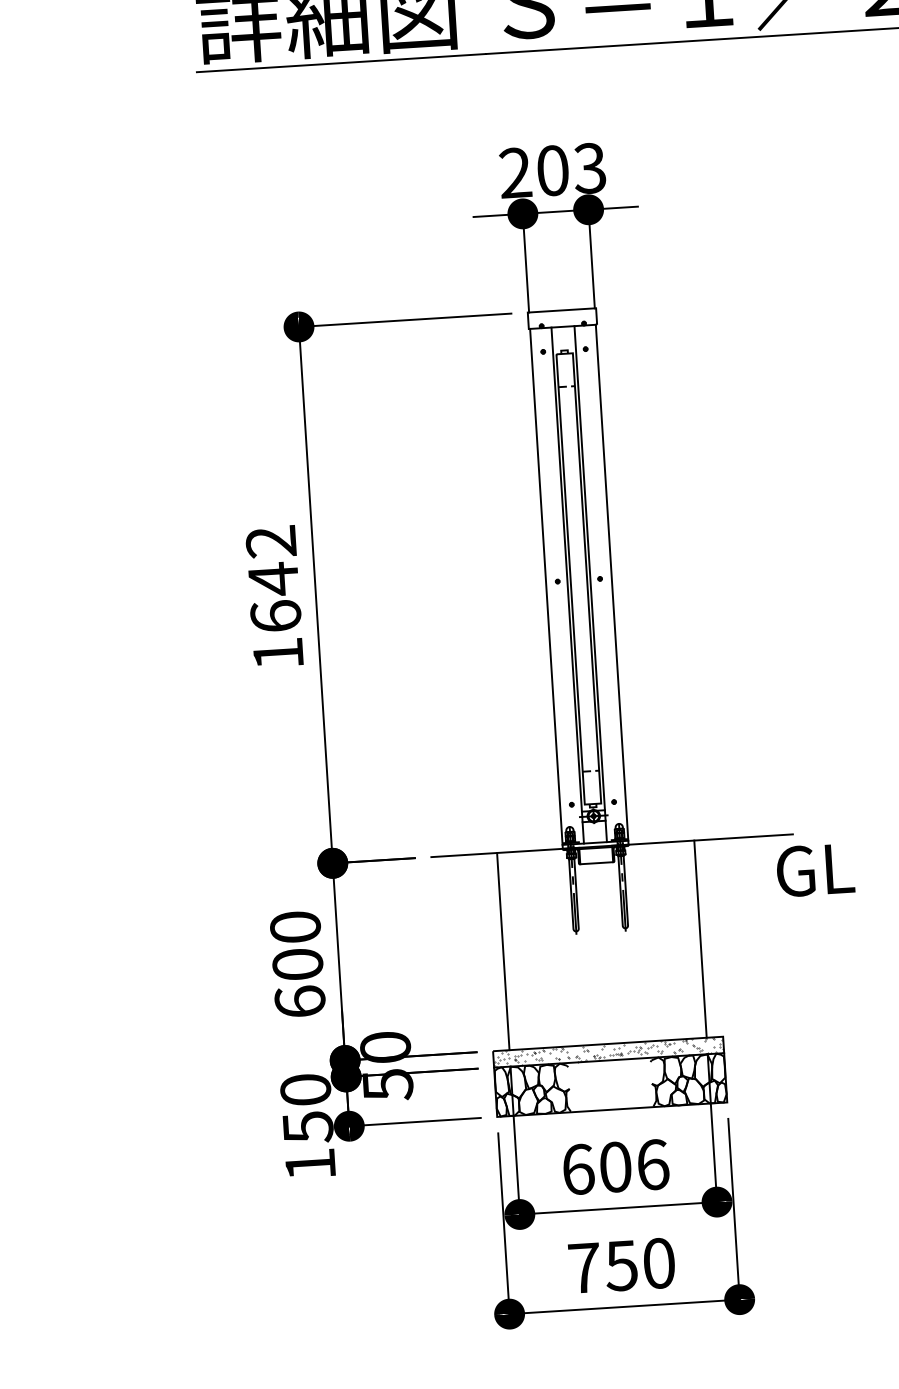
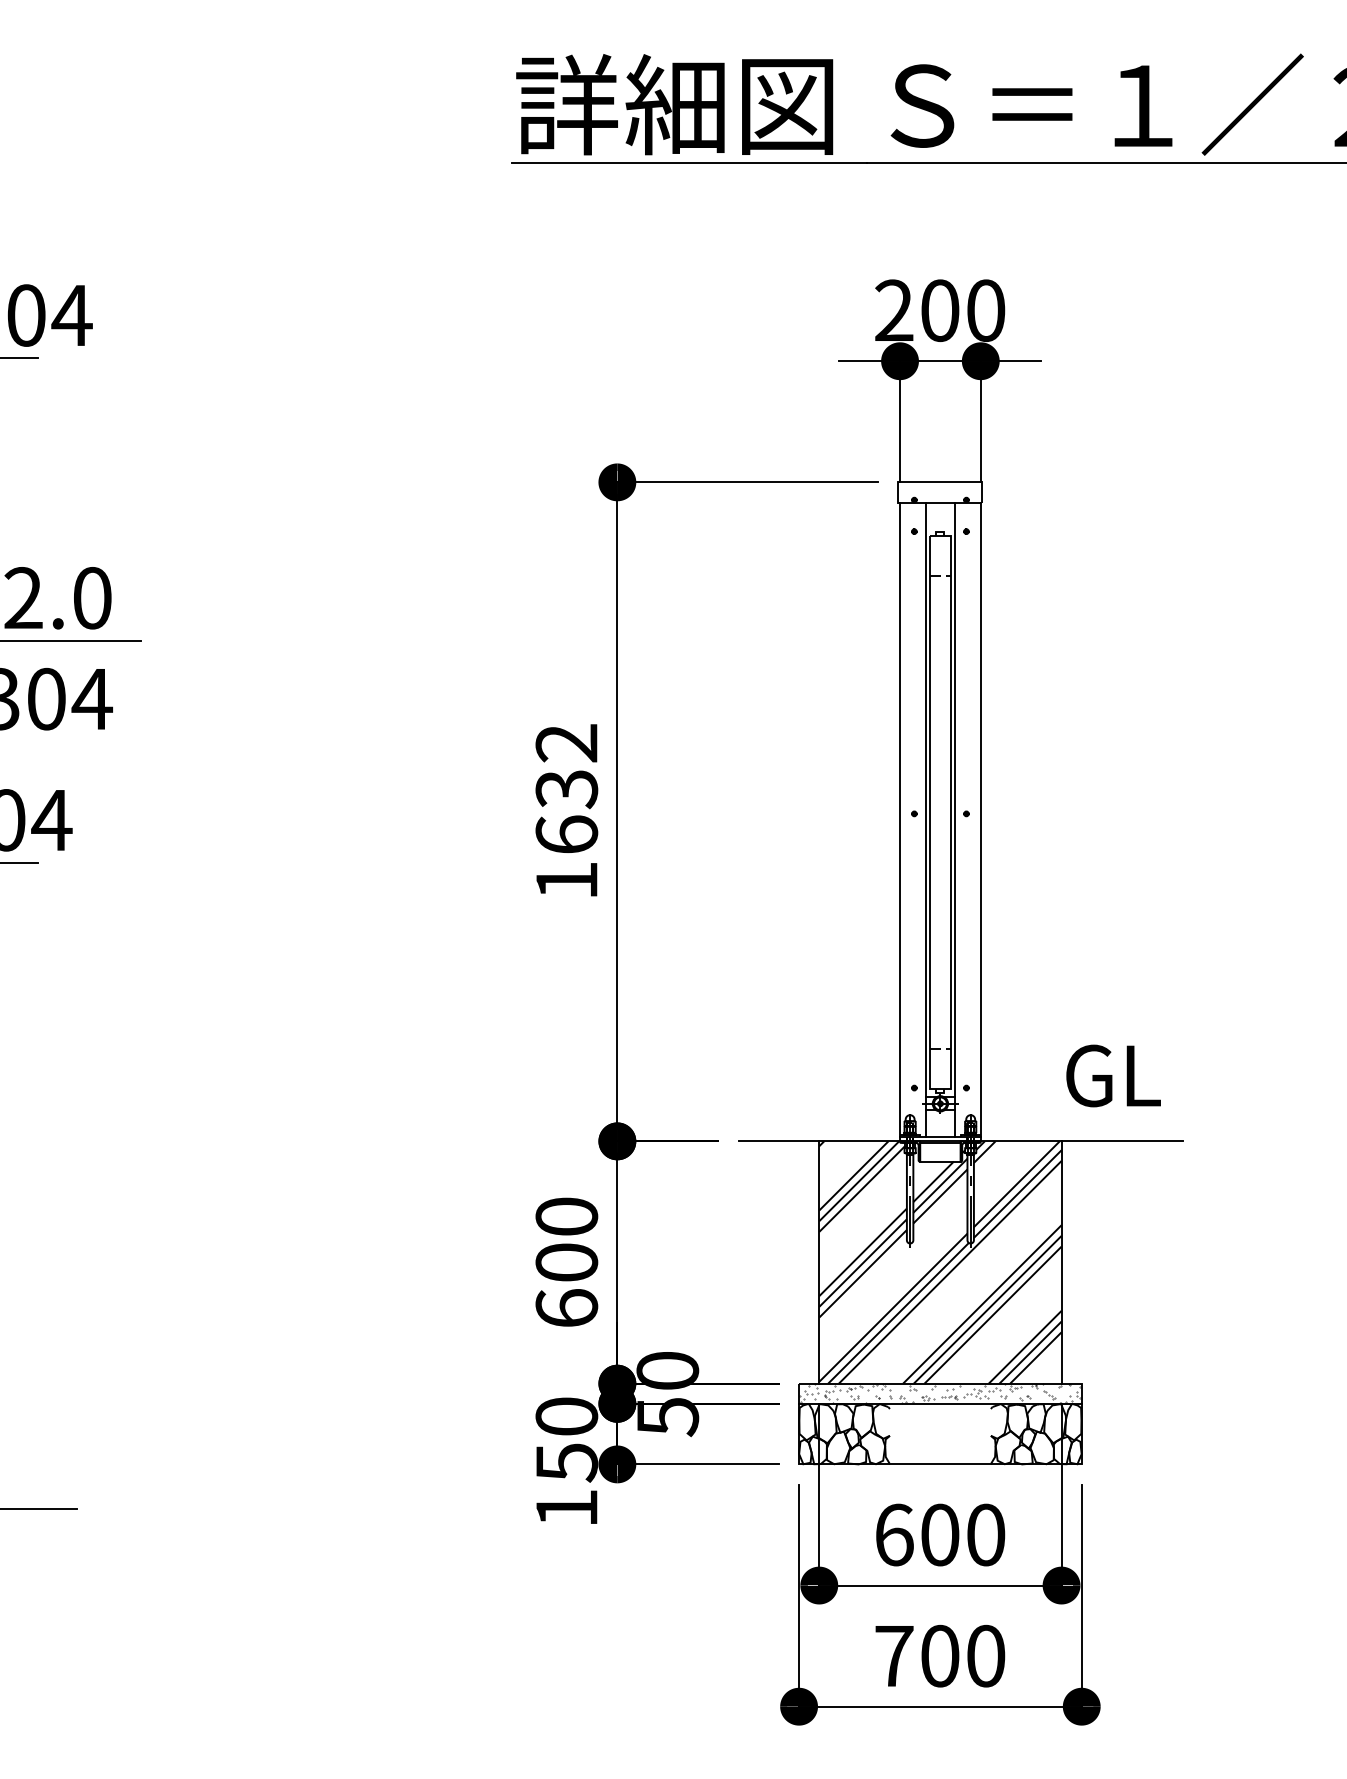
text: (589, 168) -> (985, 310), 203 -> 200
text: (273, 579) -> (566, 789), 1642 -> 1632
text: (815, 869) -> (1113, 1075), moved
hatch: (601, 945) -> (940, 1262), added
text: (653, 1164) -> (986, 1534), 606 -> 600
text: (621, 1265) -> (939, 1655), 750 -> 700

